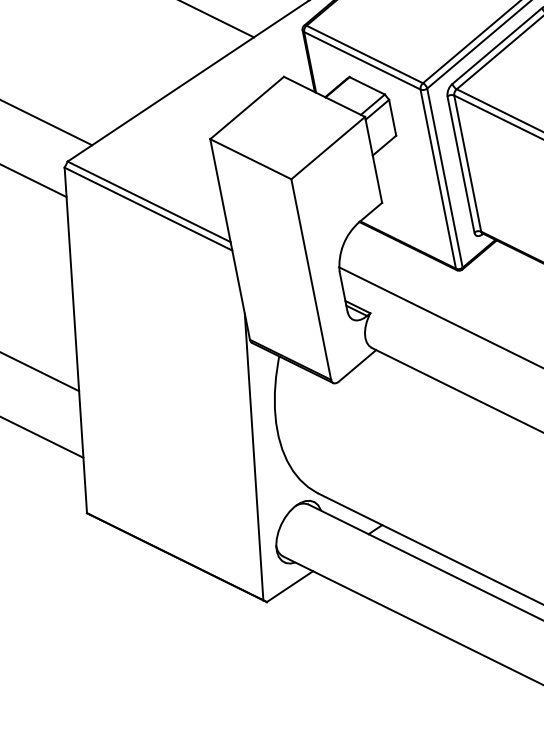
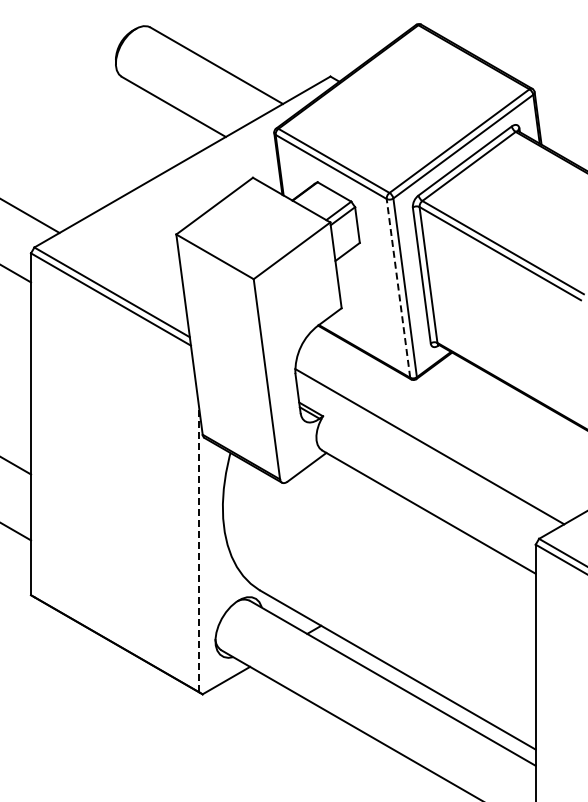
line: (438, 178) -> (398, 287), solid -> dashed
line: (254, 456) -> (199, 550), solid -> dashed

